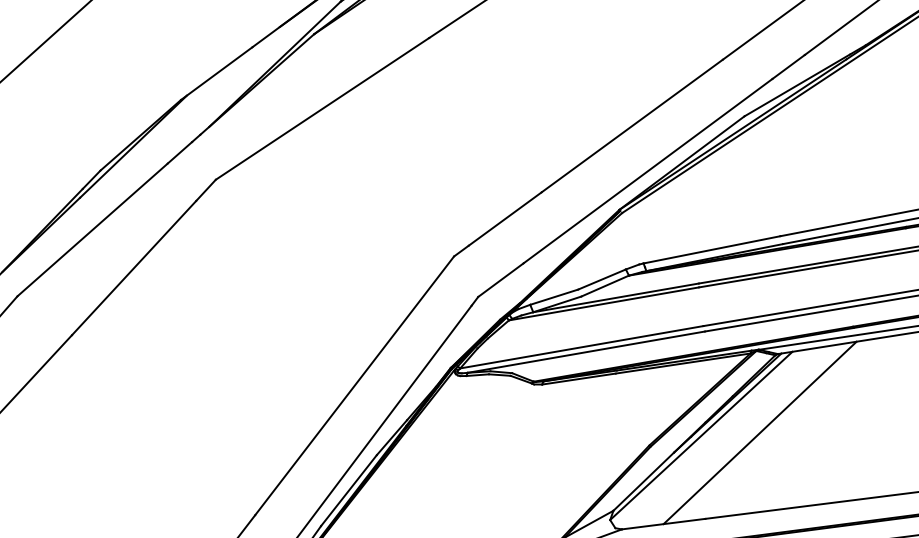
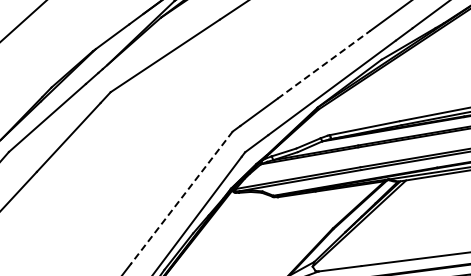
line: (633, 125) -> (324, 64), solid -> dashed
line: (354, 385) -> (181, 197), solid -> dashed
line: (759, 431) -> (389, 221), removed

